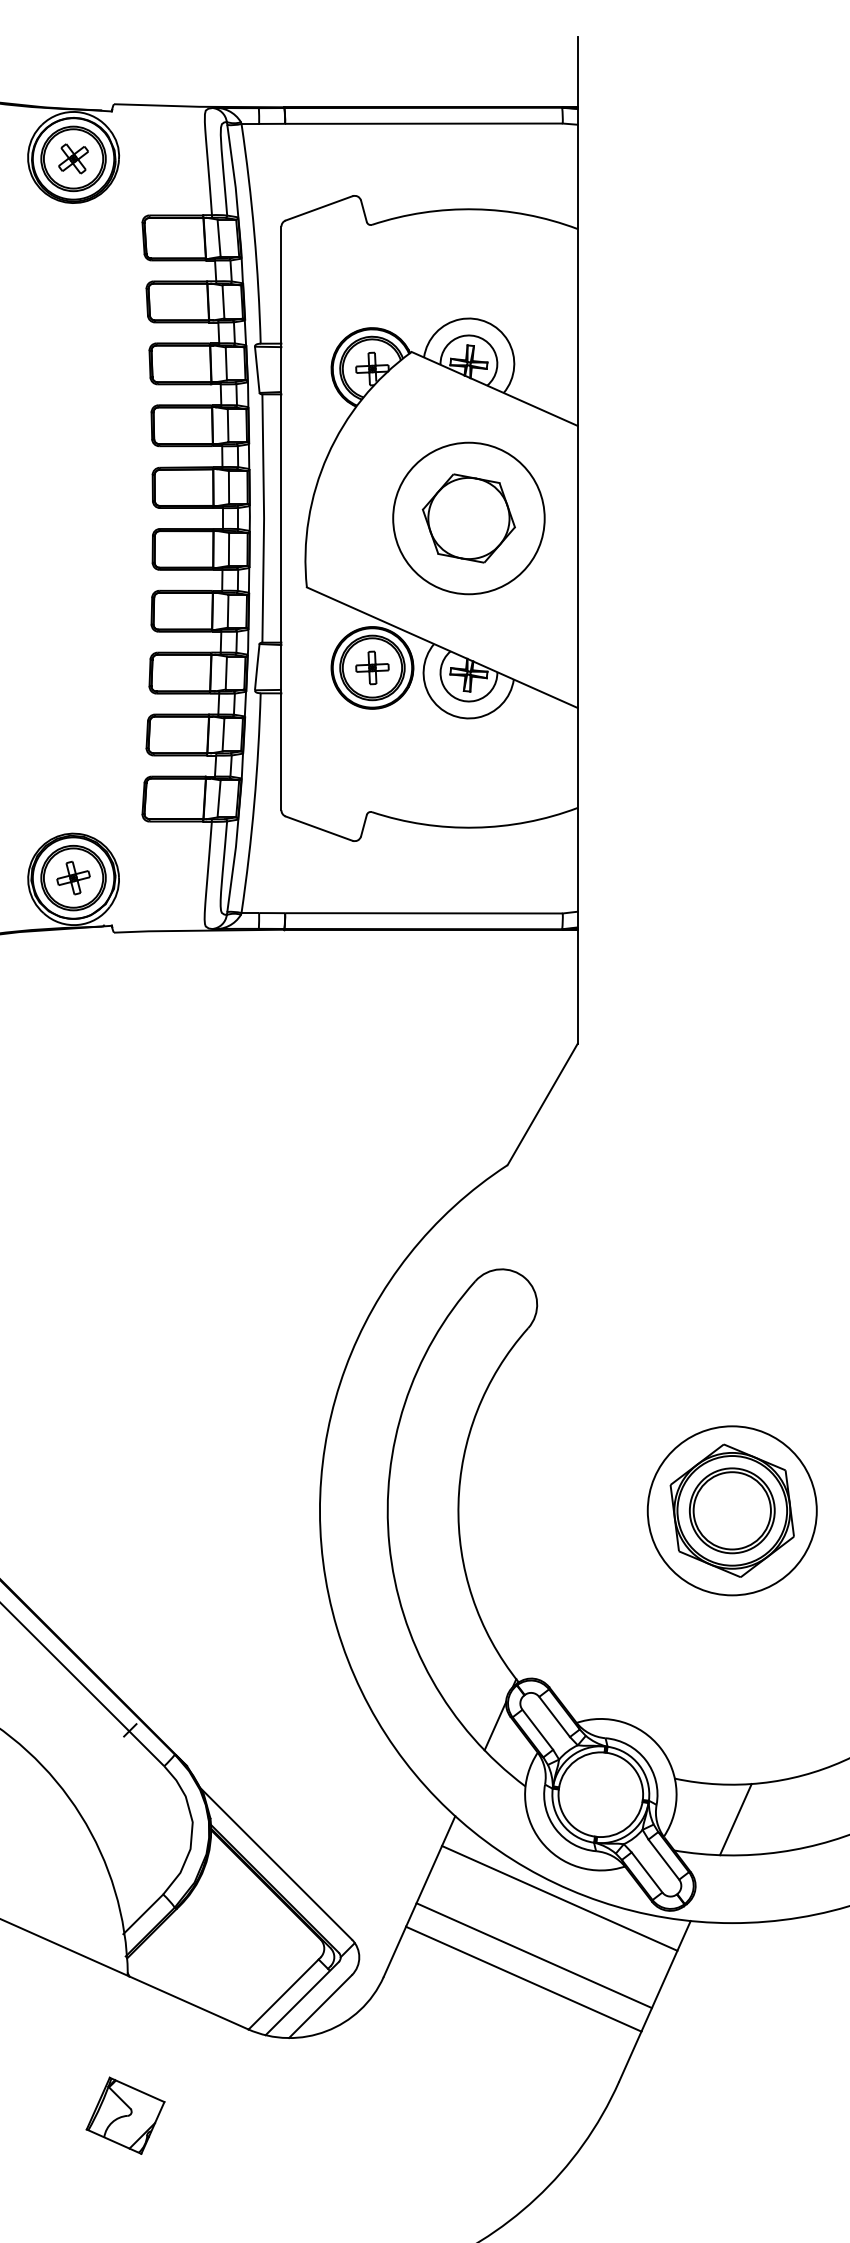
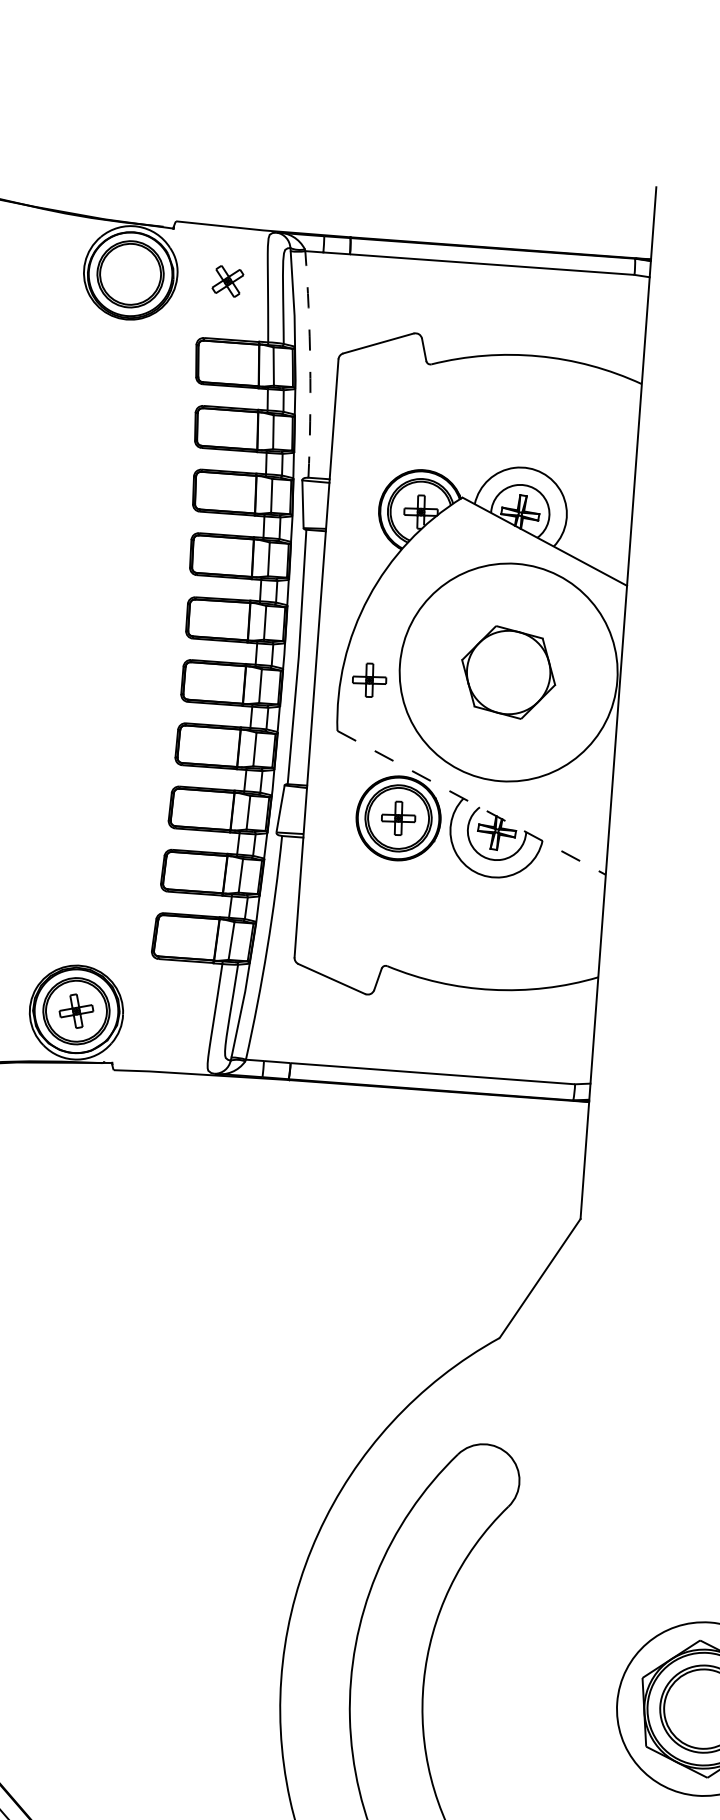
part: (73, 158) -> (227, 281), moved
arc: (254, 233) -> (310, 364), solid -> dashed
circle: (468, 518) -> (508, 672), size x1.4
part: (334, 535) -> (369, 679), added
line: (442, 647) -> (471, 802), solid -> dashed

